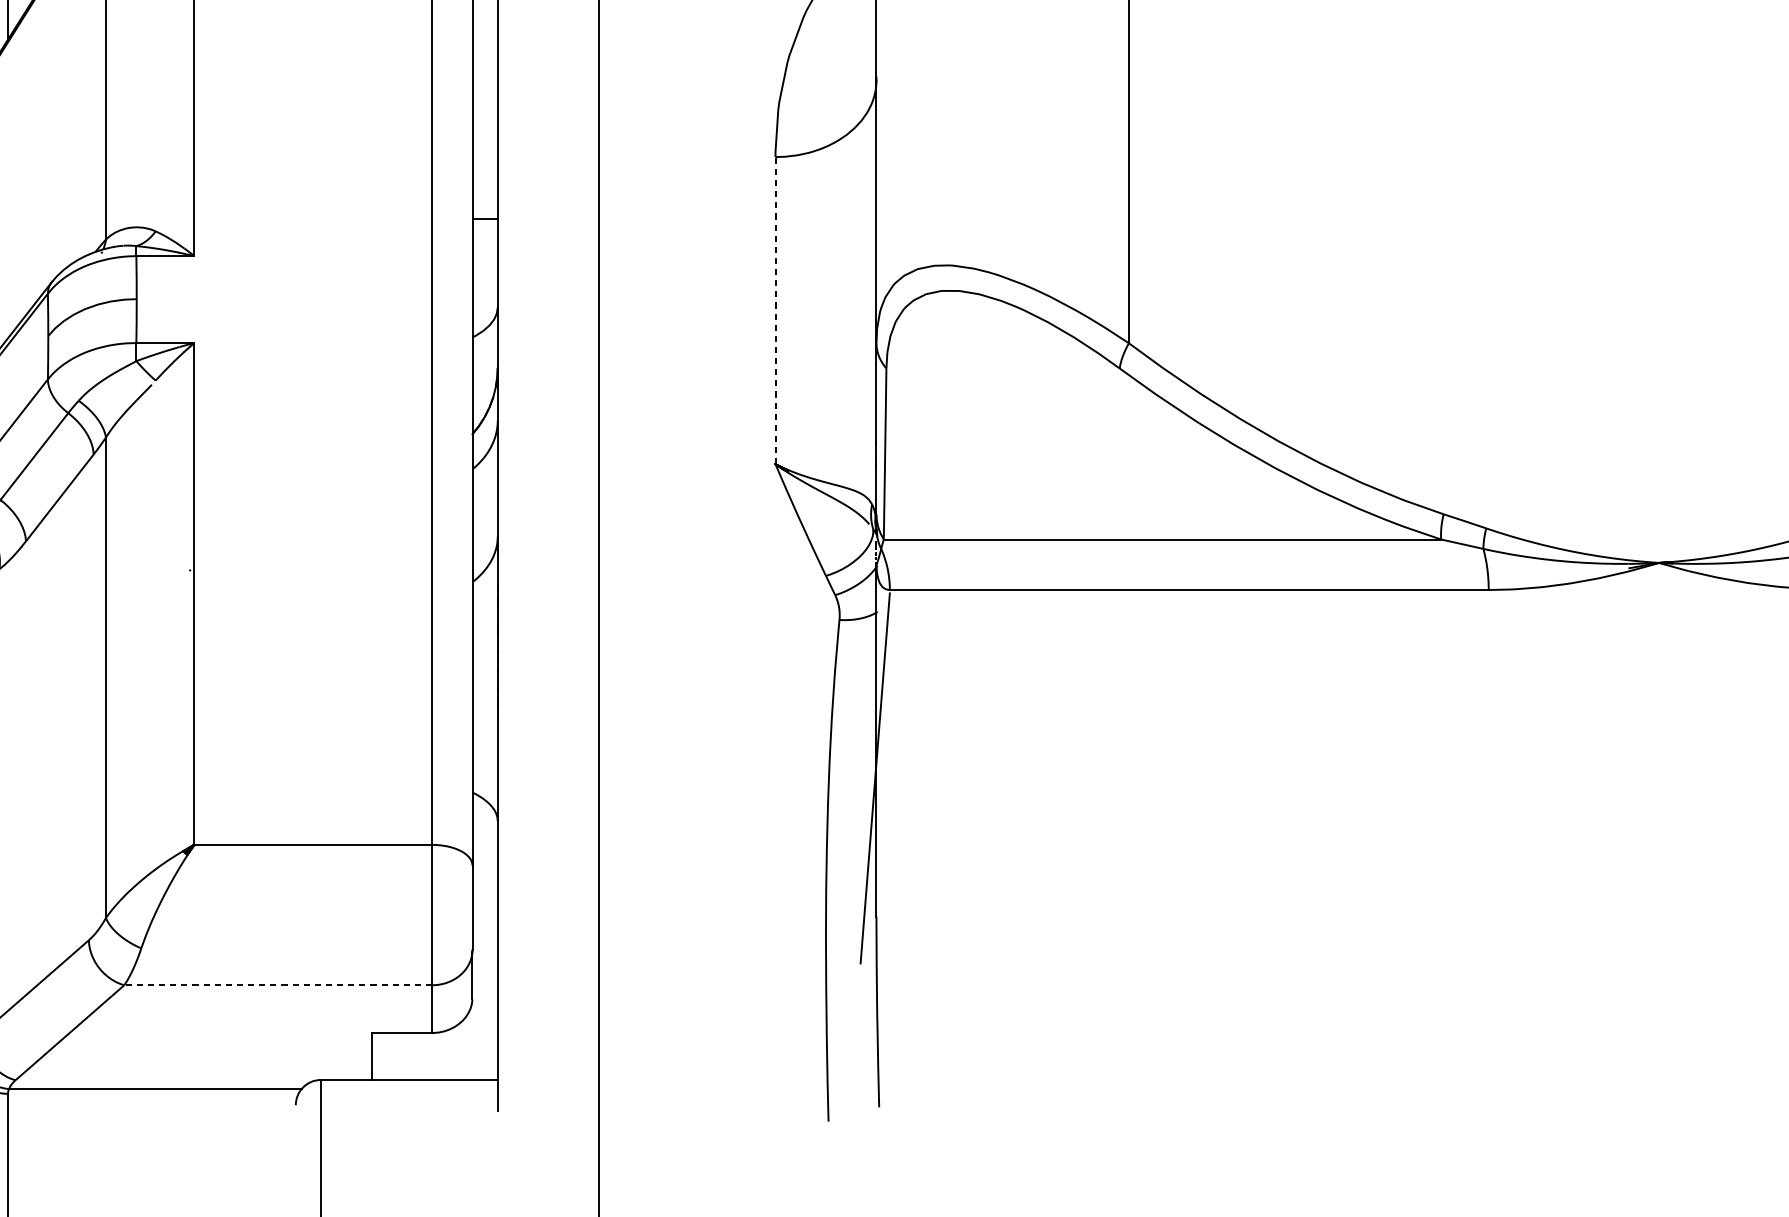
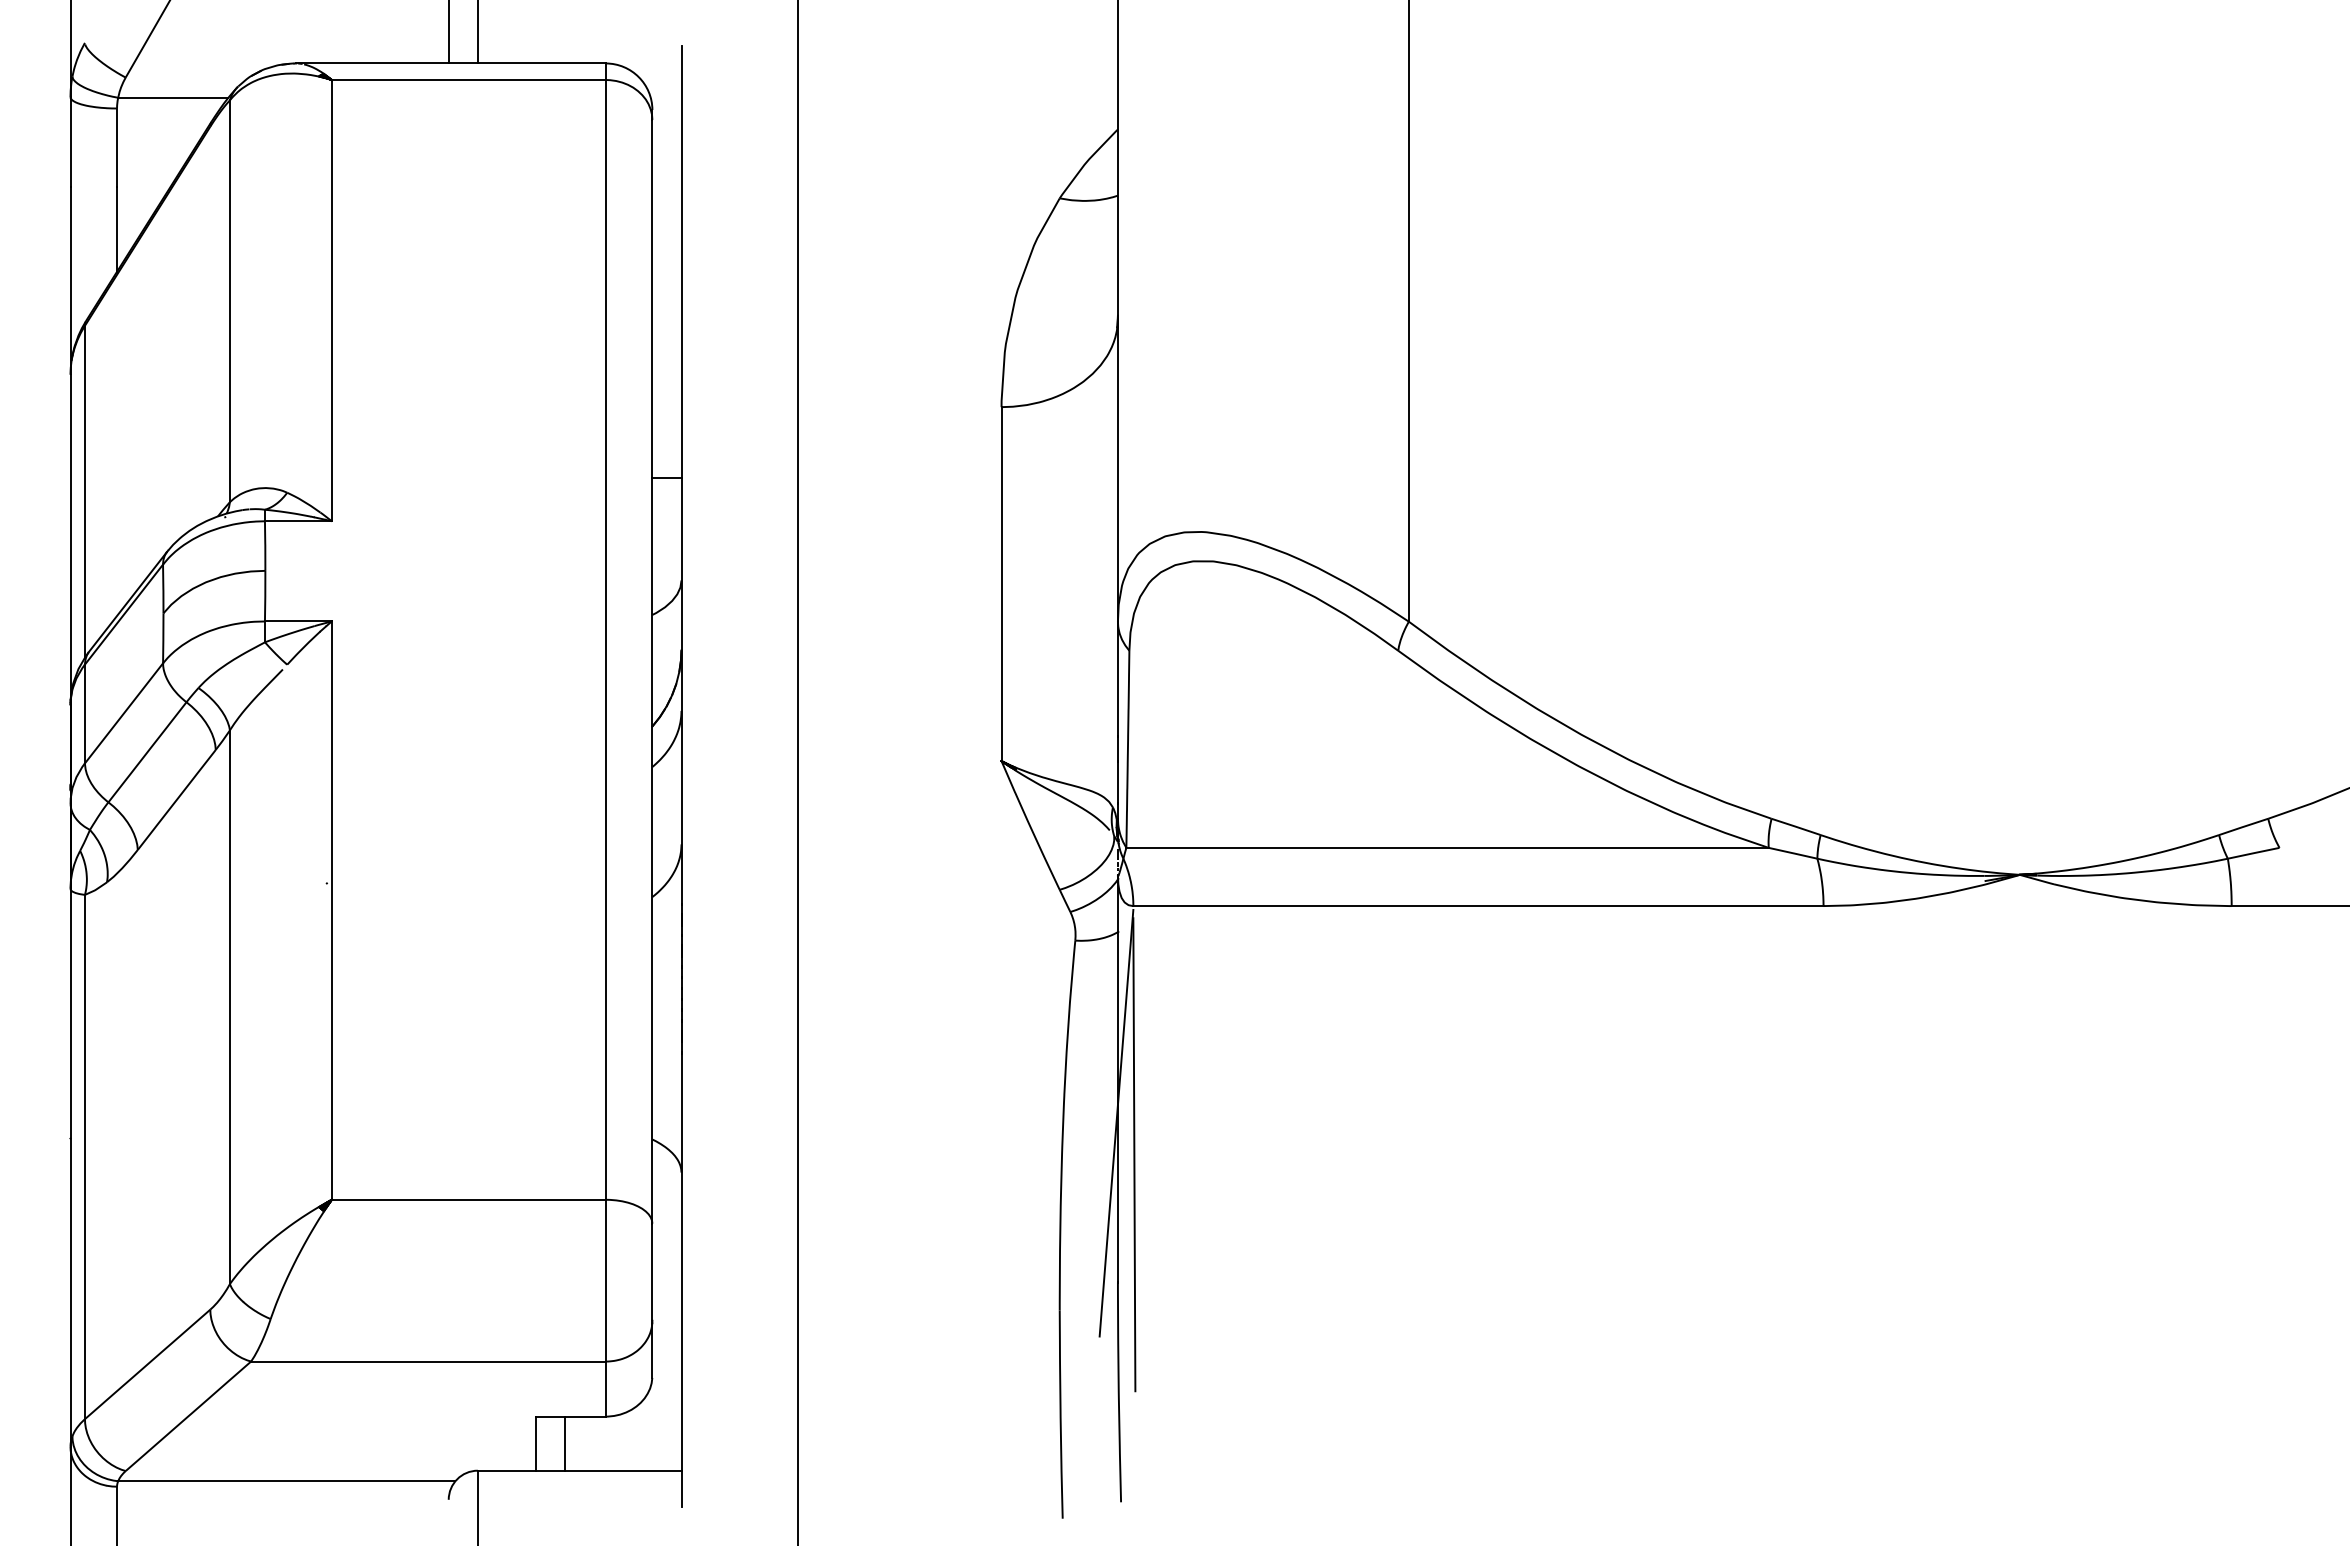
line: (775, 310) -> (1001, 584), dashed -> solid
line: (890, 805) -> (1134, 1154), added
line: (277, 985) -> (427, 1361), dashed -> solid
line: (397, 1056) -> (565, 1443), added

